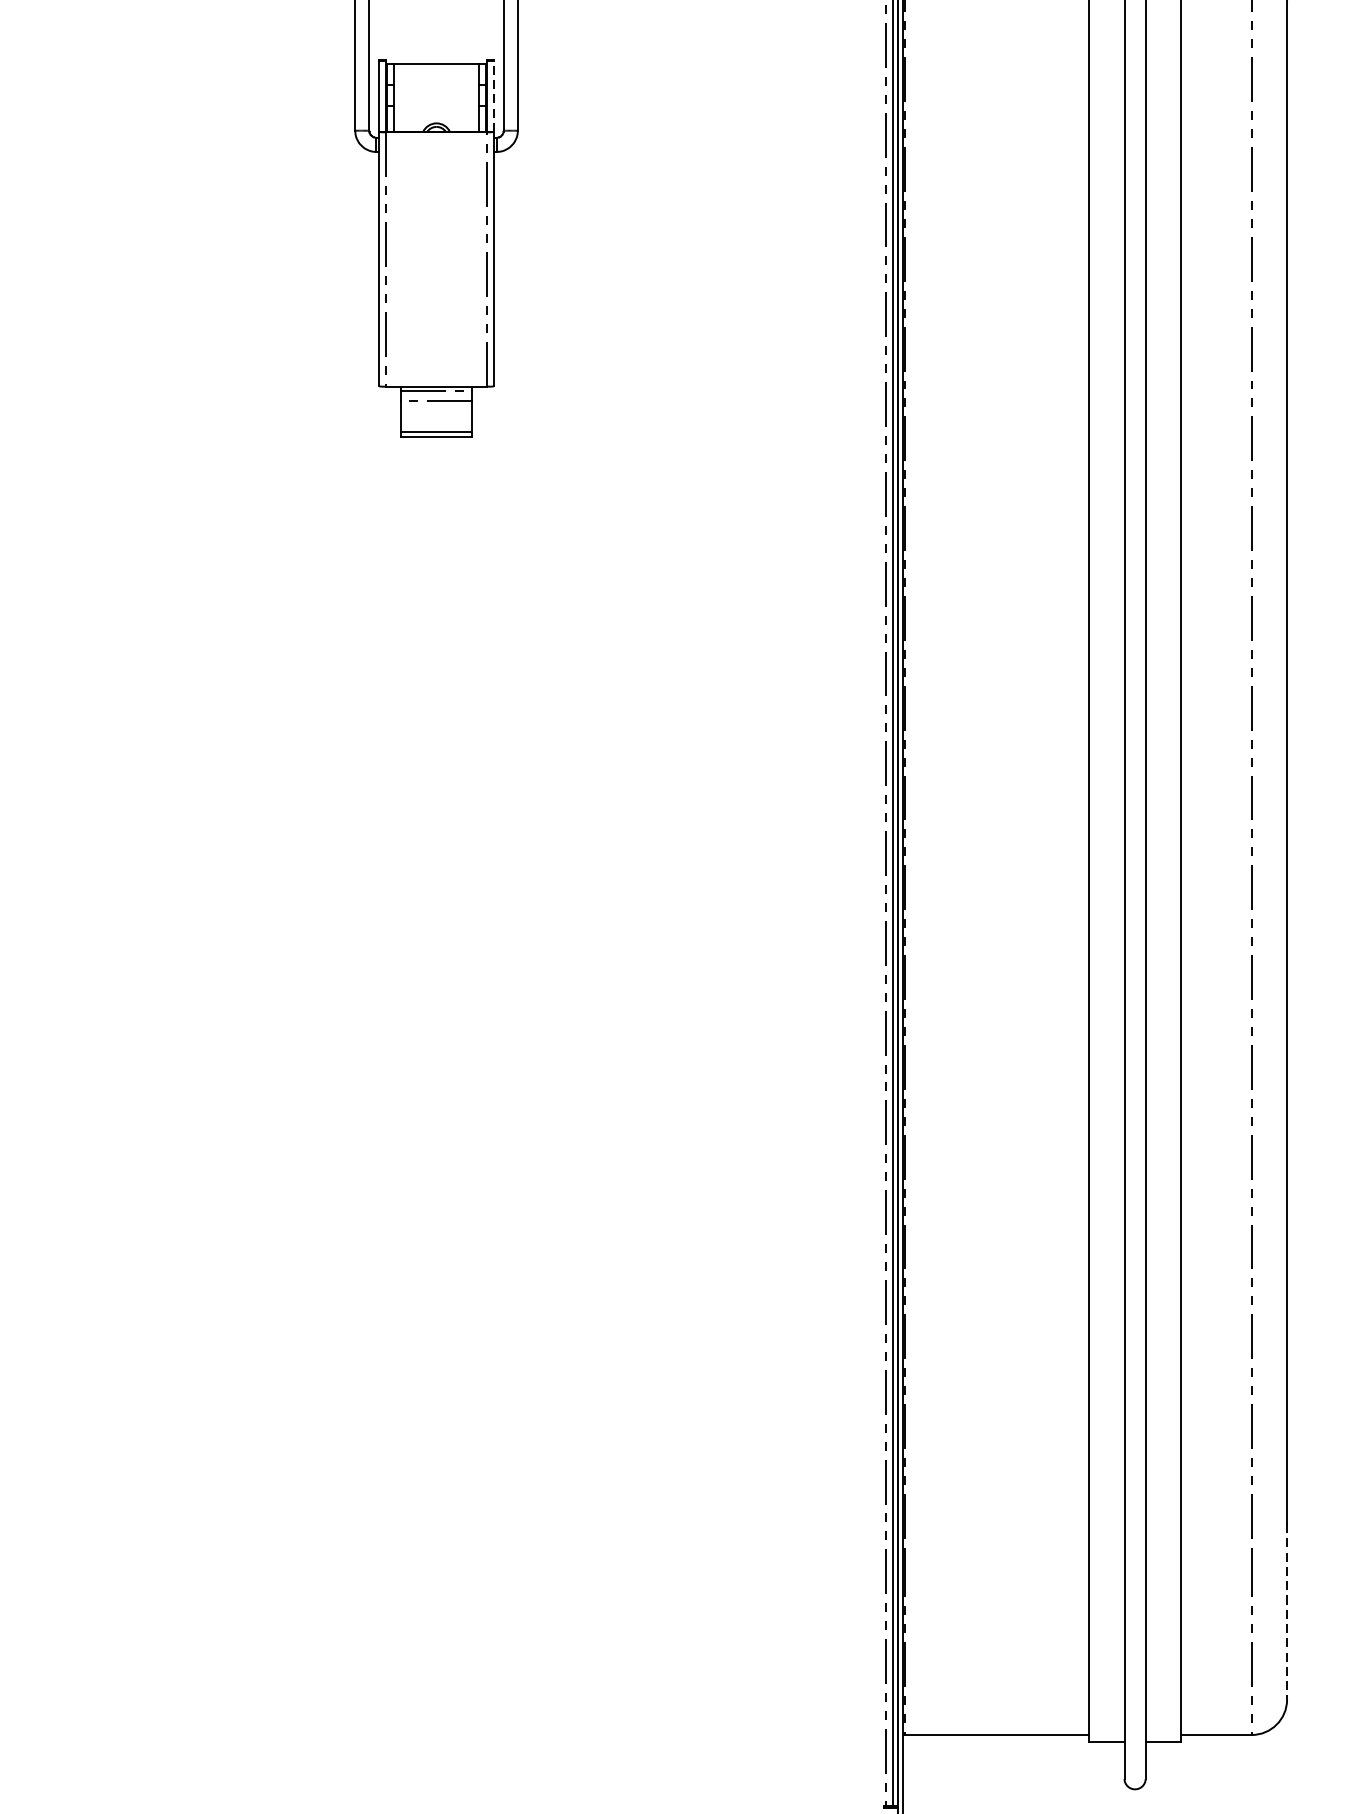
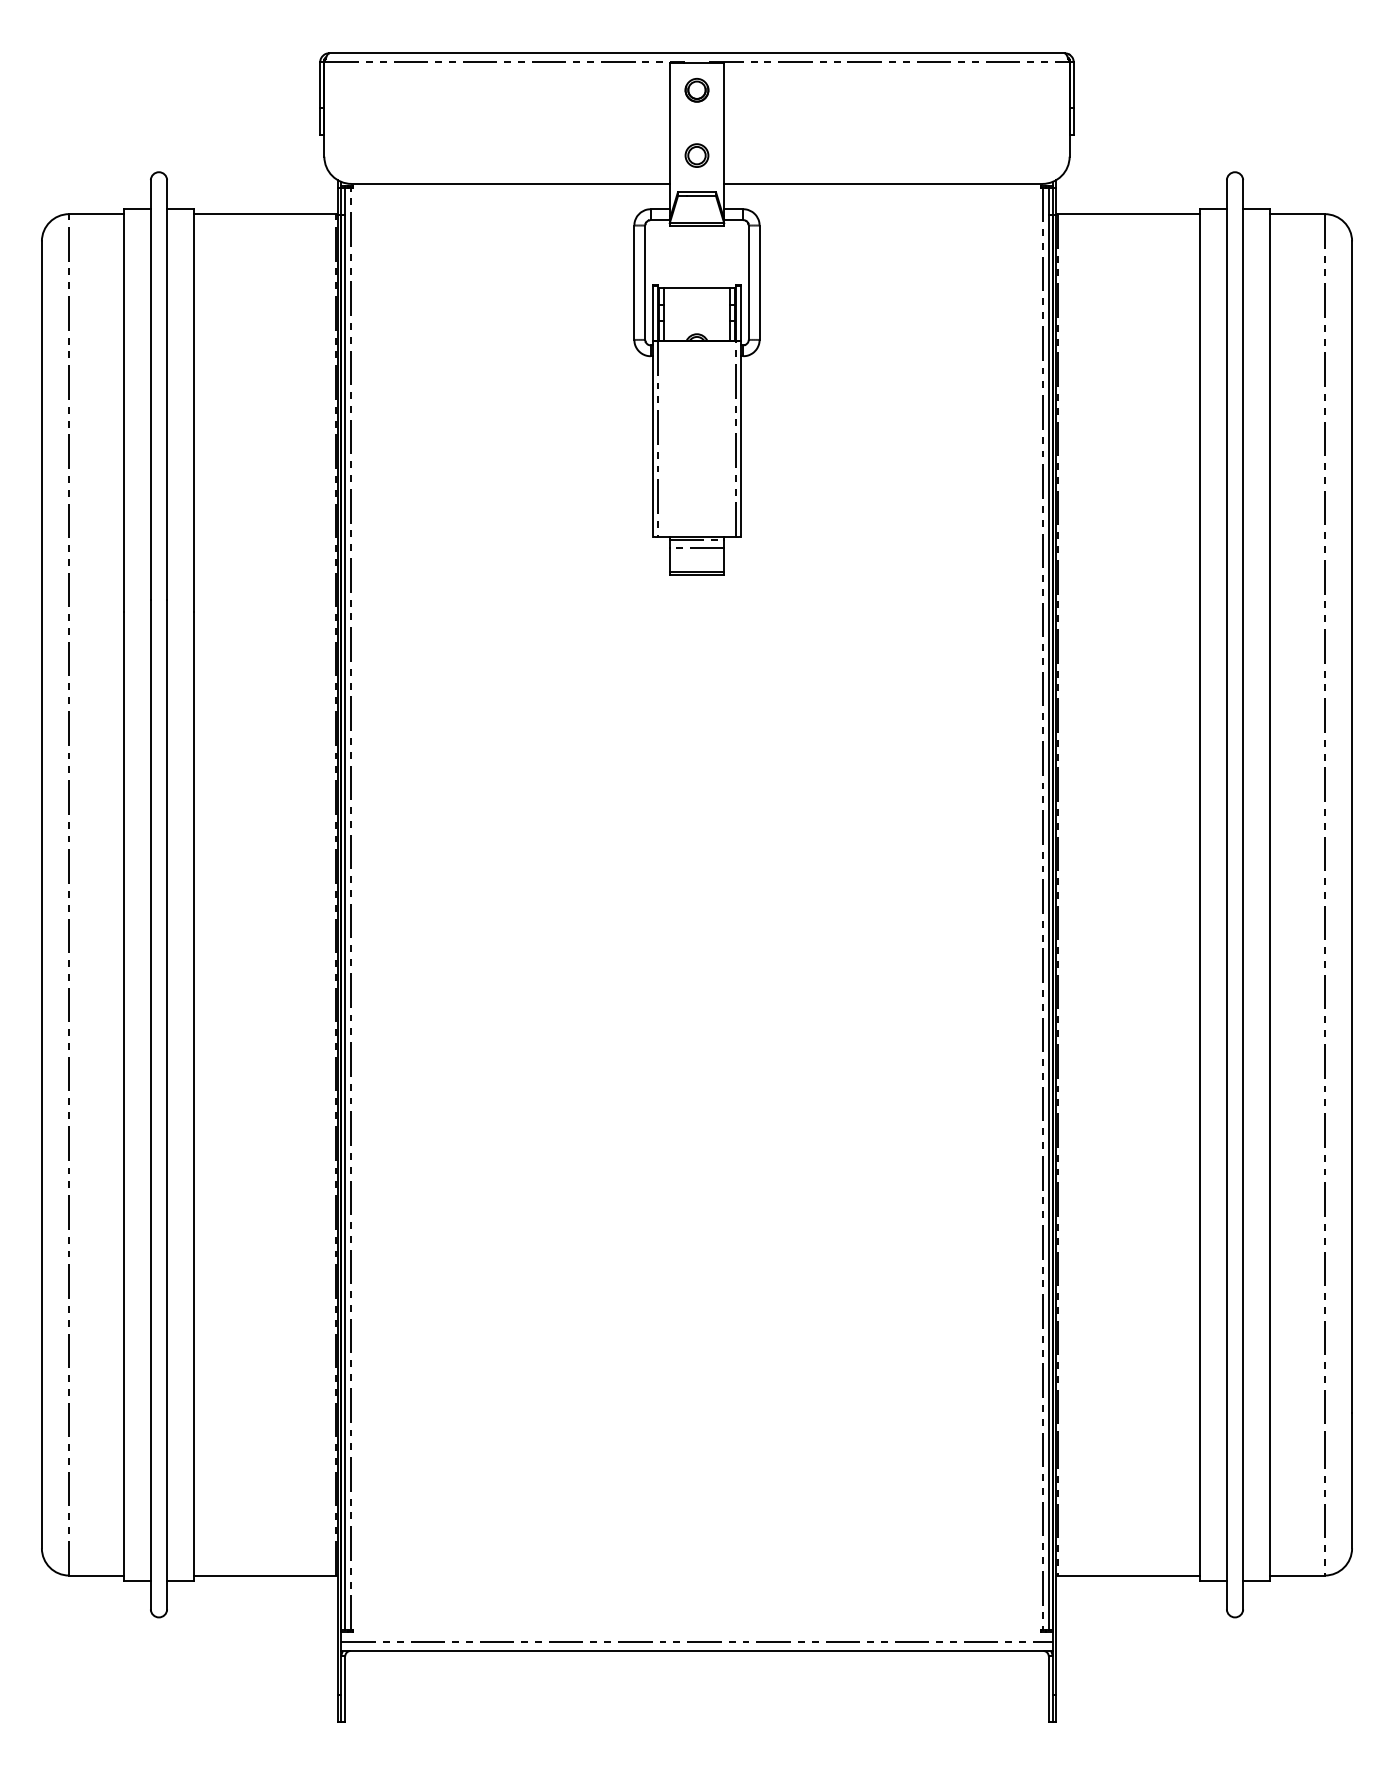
line: (494, 96) -> (741, 313), dashed -> solid
line: (1287, 1611) -> (1352, 1480), dashed -> solid

